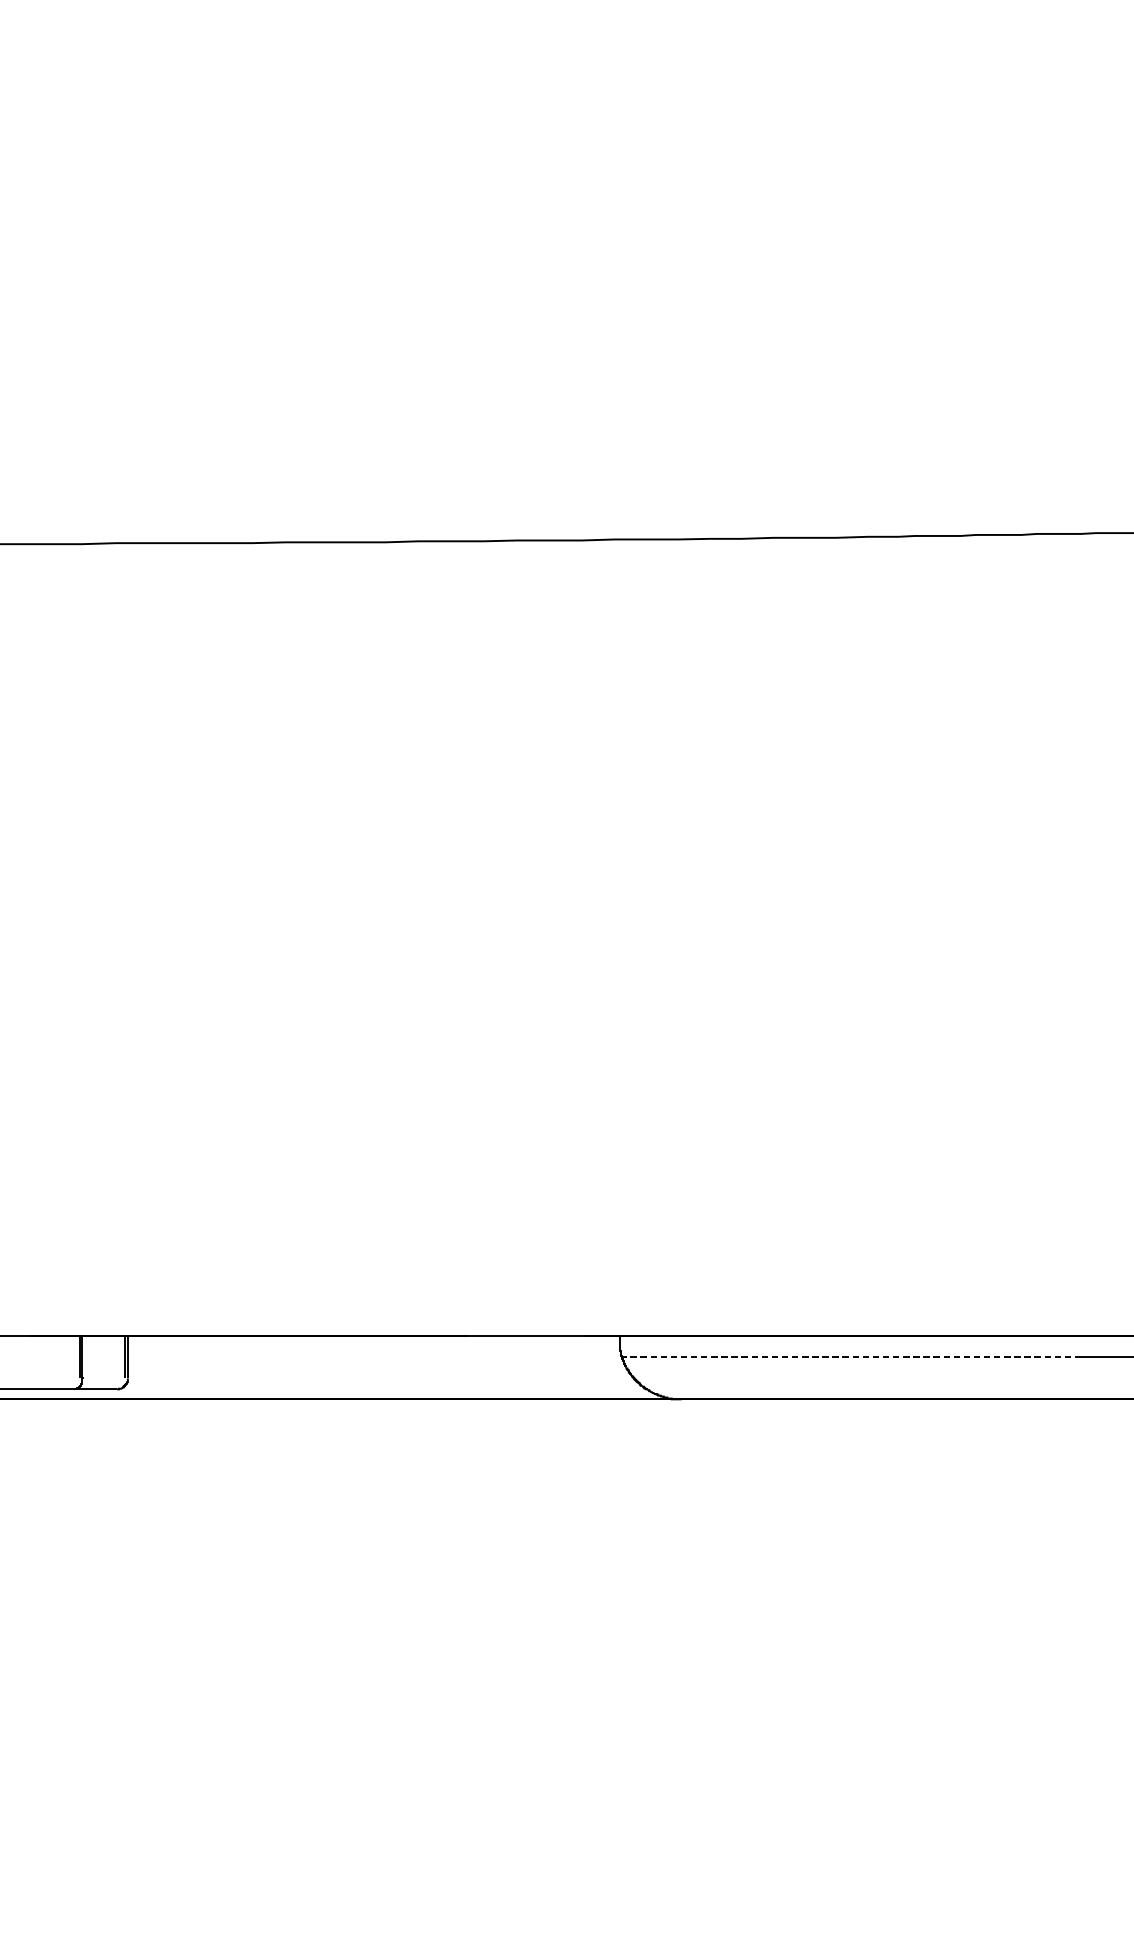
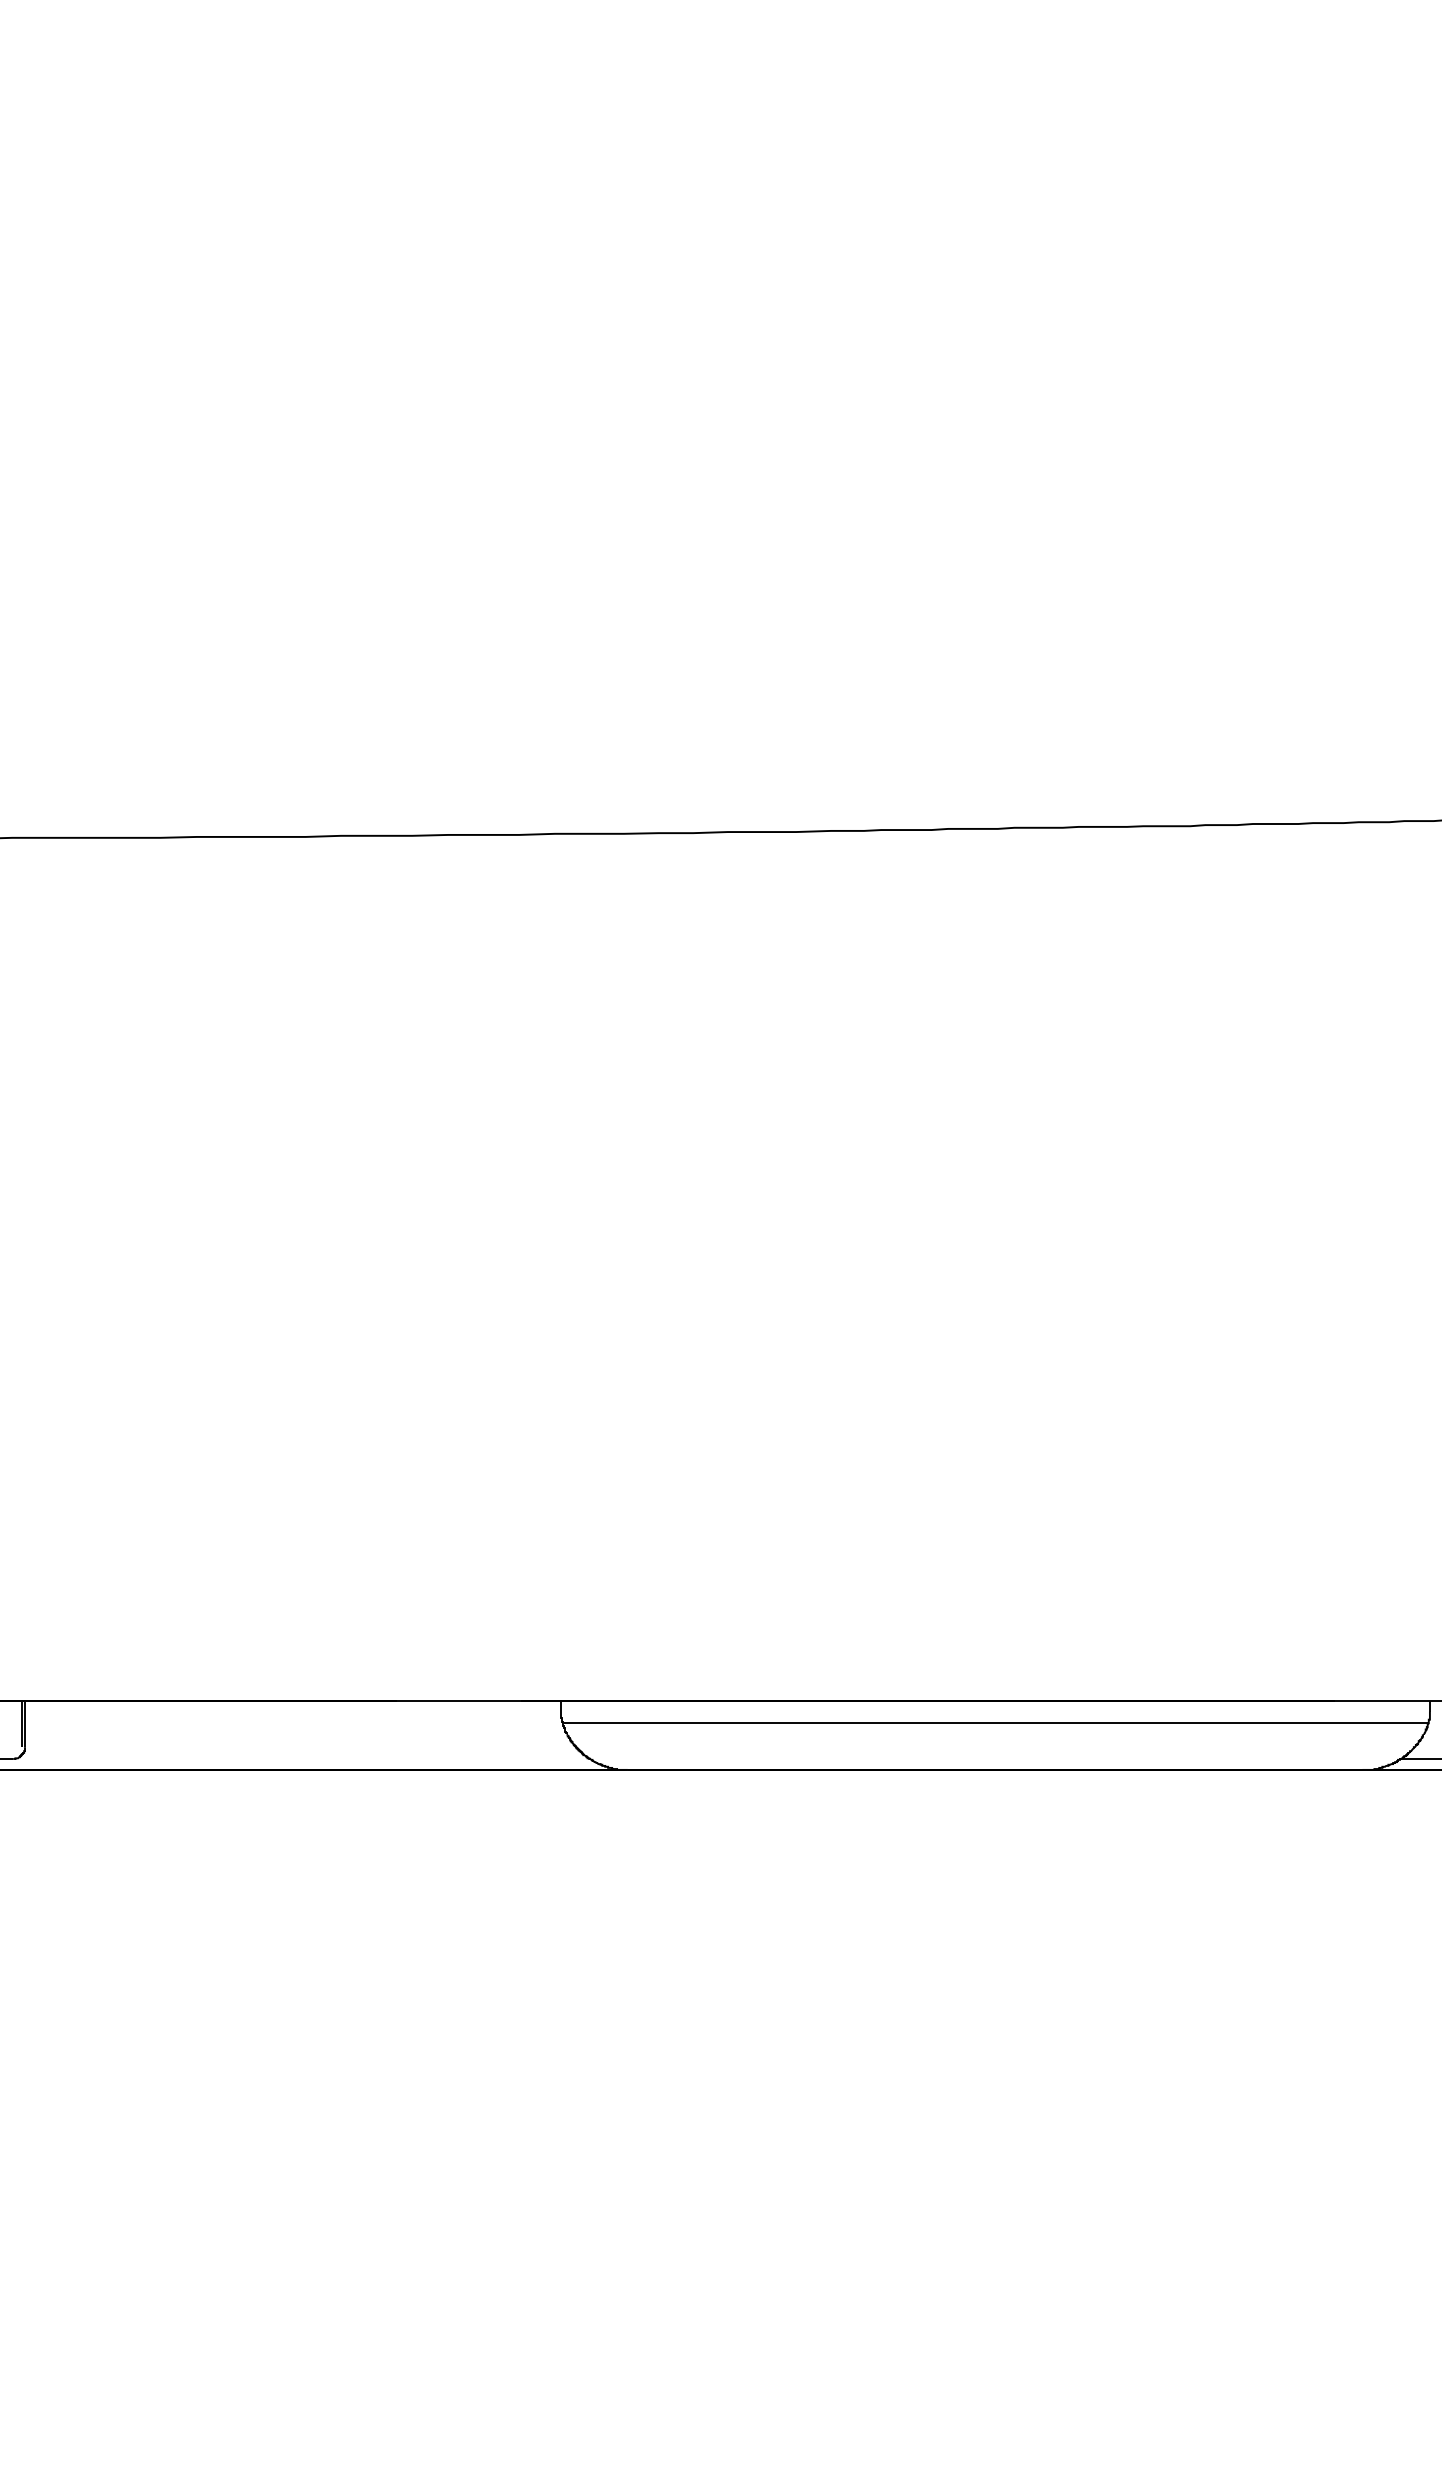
line: (852, 1356) -> (813, 1723), dashed -> solid

